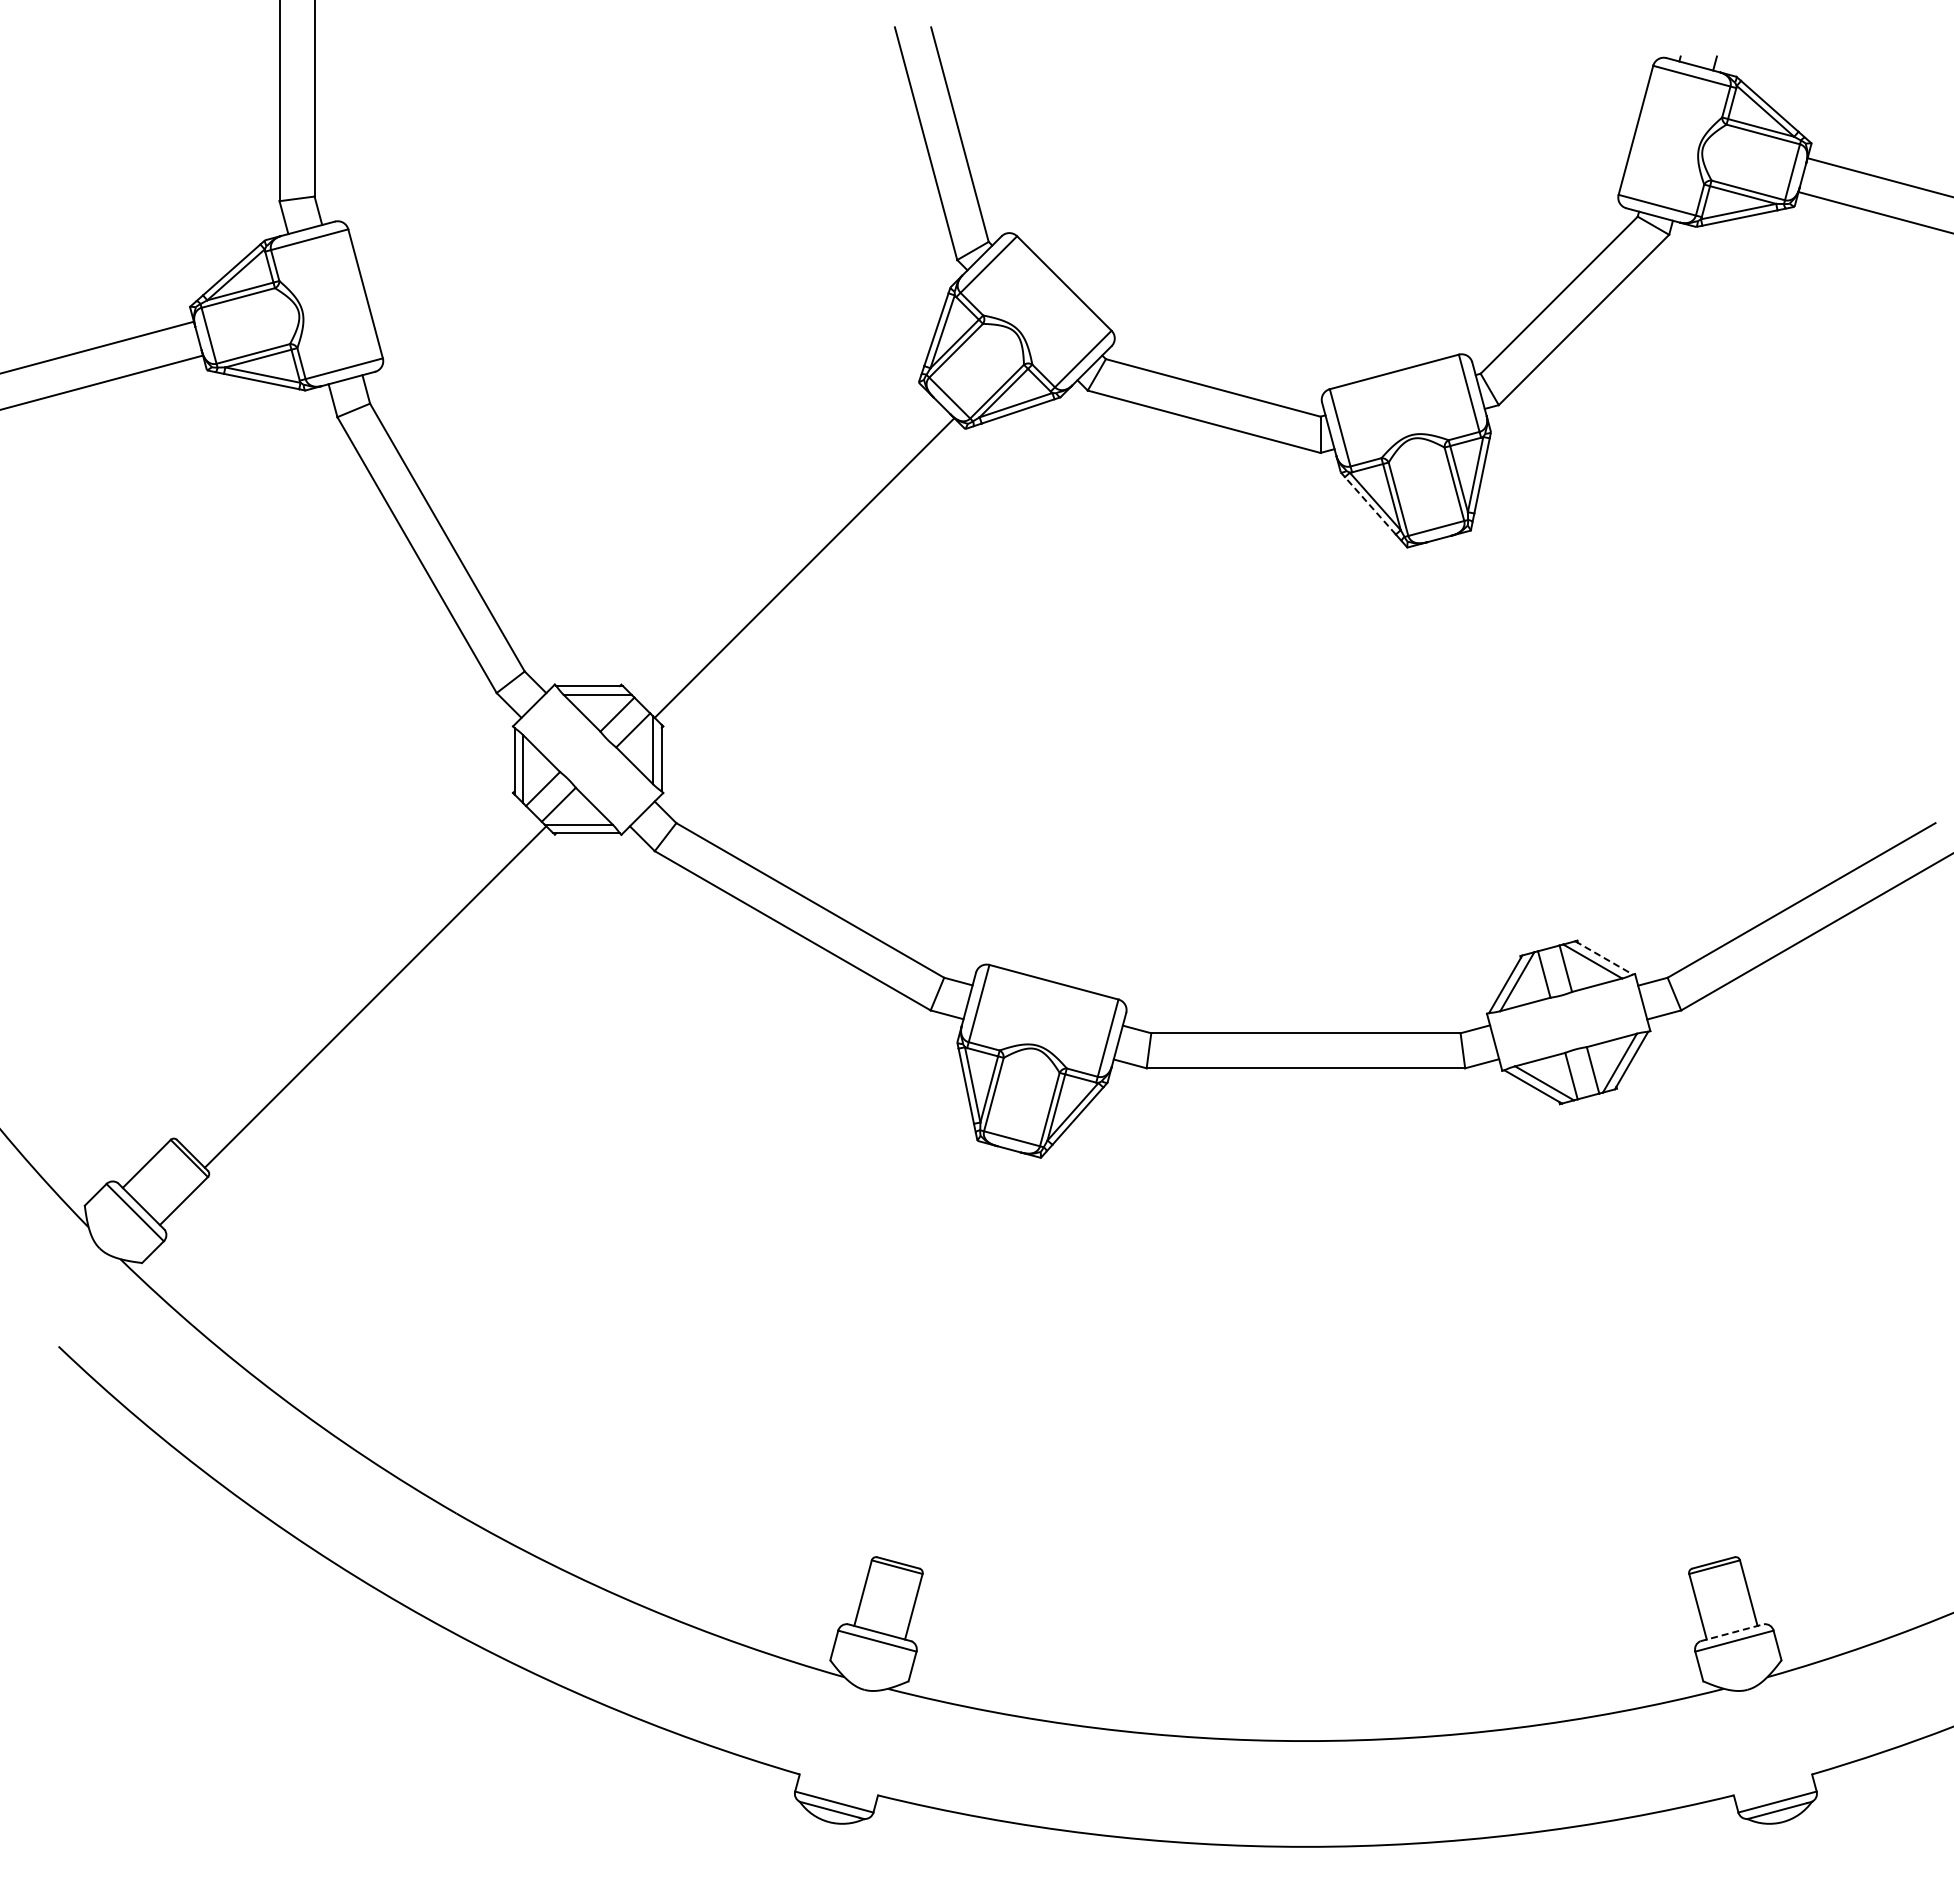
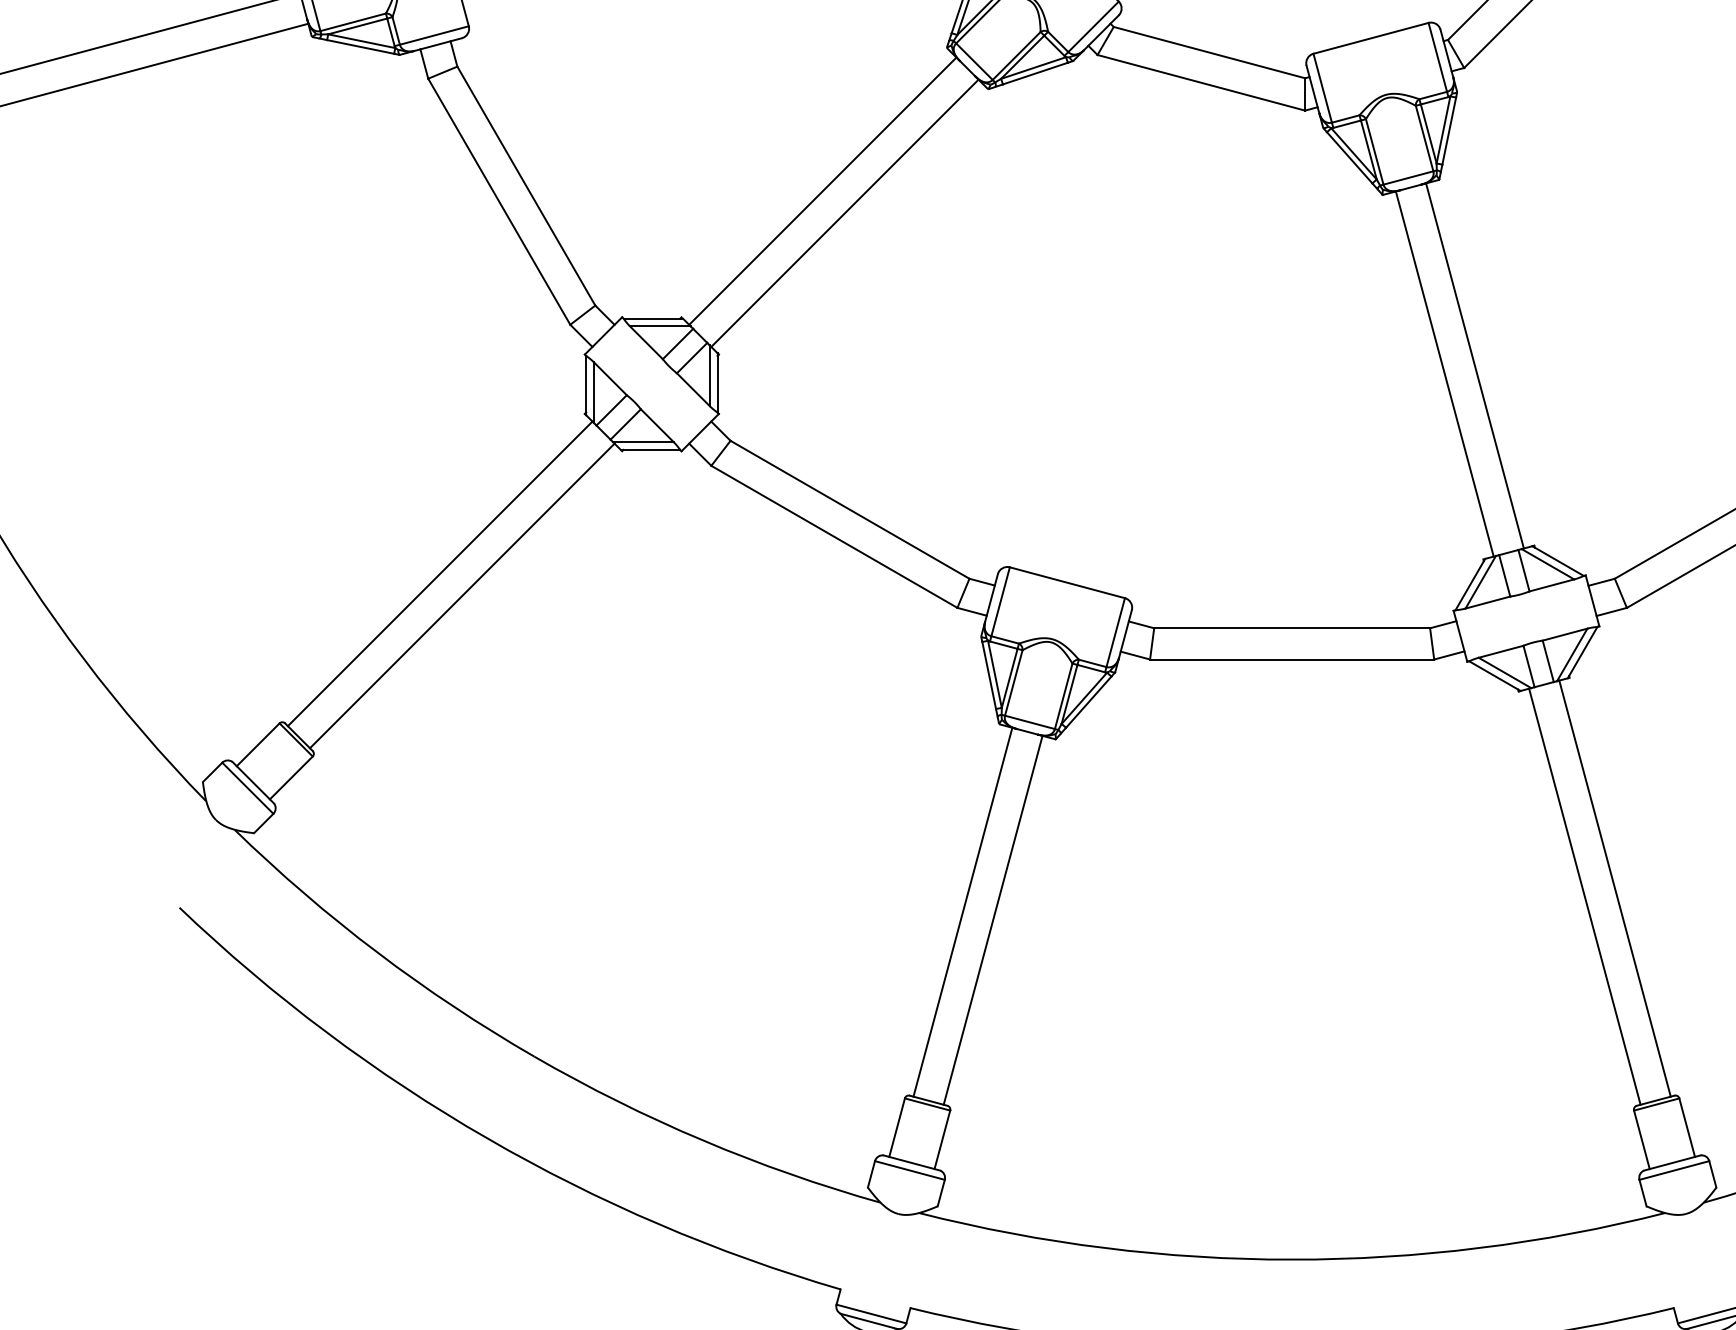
line: (1370, 505) -> (1349, 157), dashed -> solid
line: (779, 543) -> (822, 191), added
line: (1510, 738) -> (1474, 365), added
line: (1476, 747) -> (1444, 373), added
line: (1604, 958) -> (1558, 561), dashed -> solid
line: (350, 971) -> (439, 573), added
line: (1667, 1324) -> (1614, 888), added
line: (1633, 1334) -> (1584, 896), added
line: (936, 1351) -> (962, 912), added
line: (970, 1360) -> (992, 920), added
line: (1732, 1632) -> (1672, 1162), dashed -> solid

